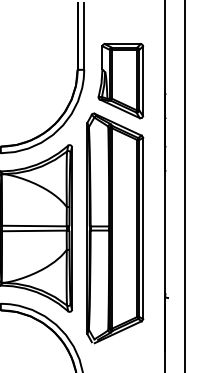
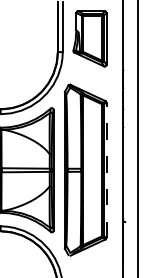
part: (120, 81) -> (89, 39), moved
line: (143, 228) -> (106, 170), solid -> dashed

